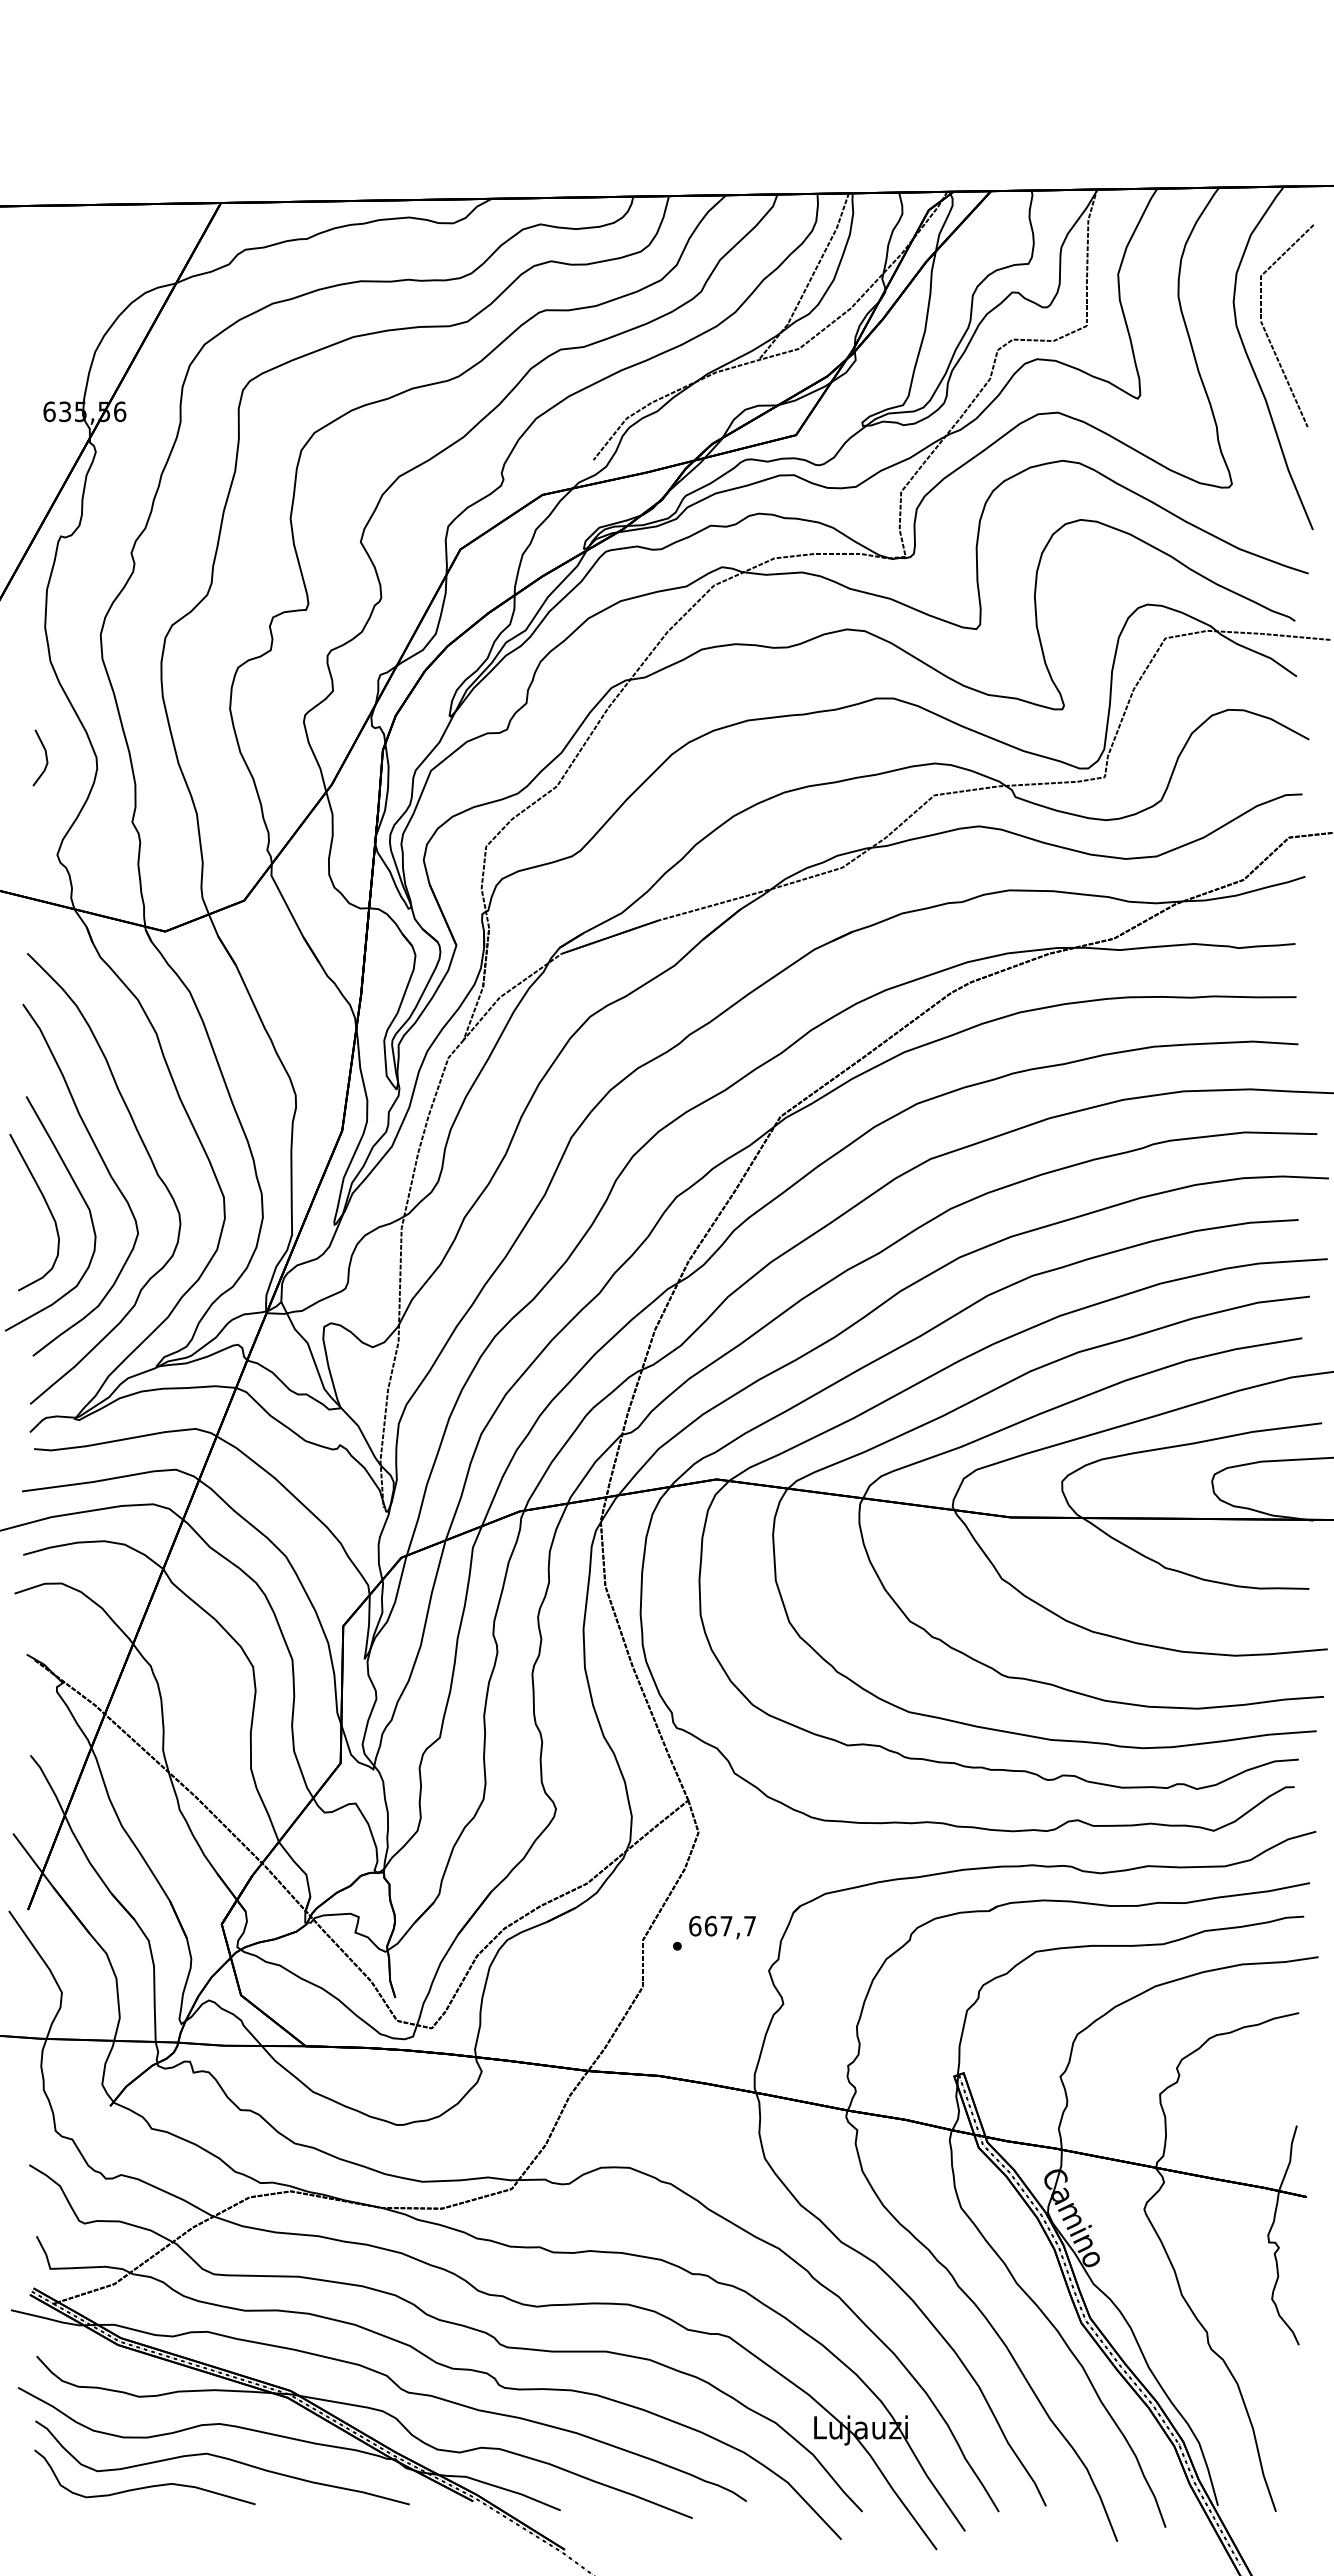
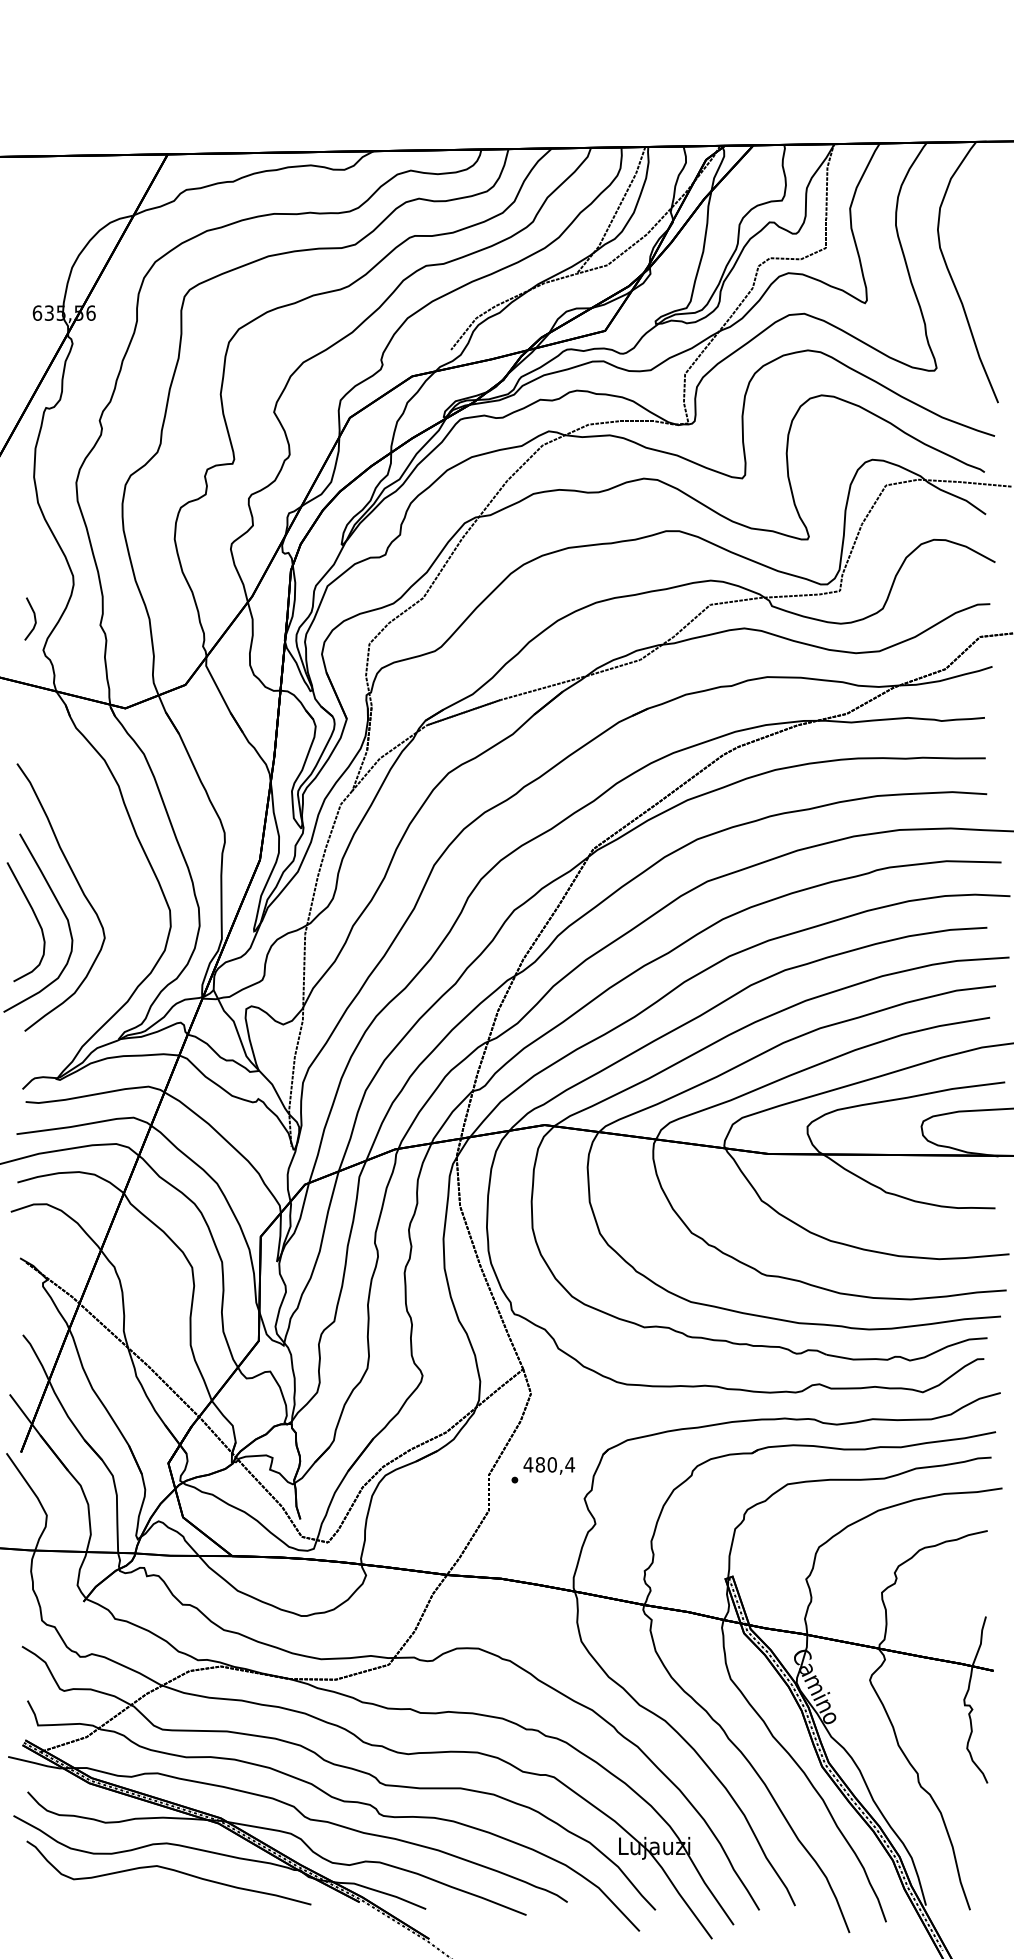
line: (1268, 335) -> (964, 255), removed
line: (45, 757) -> (34, 618), moved
curve: (148, 1156) -> (112, 879), removed
text: (722, 1926) -> (549, 1465), 667,7 -> 480,4
curve: (144, 2486) -> (109, 1890), removed

